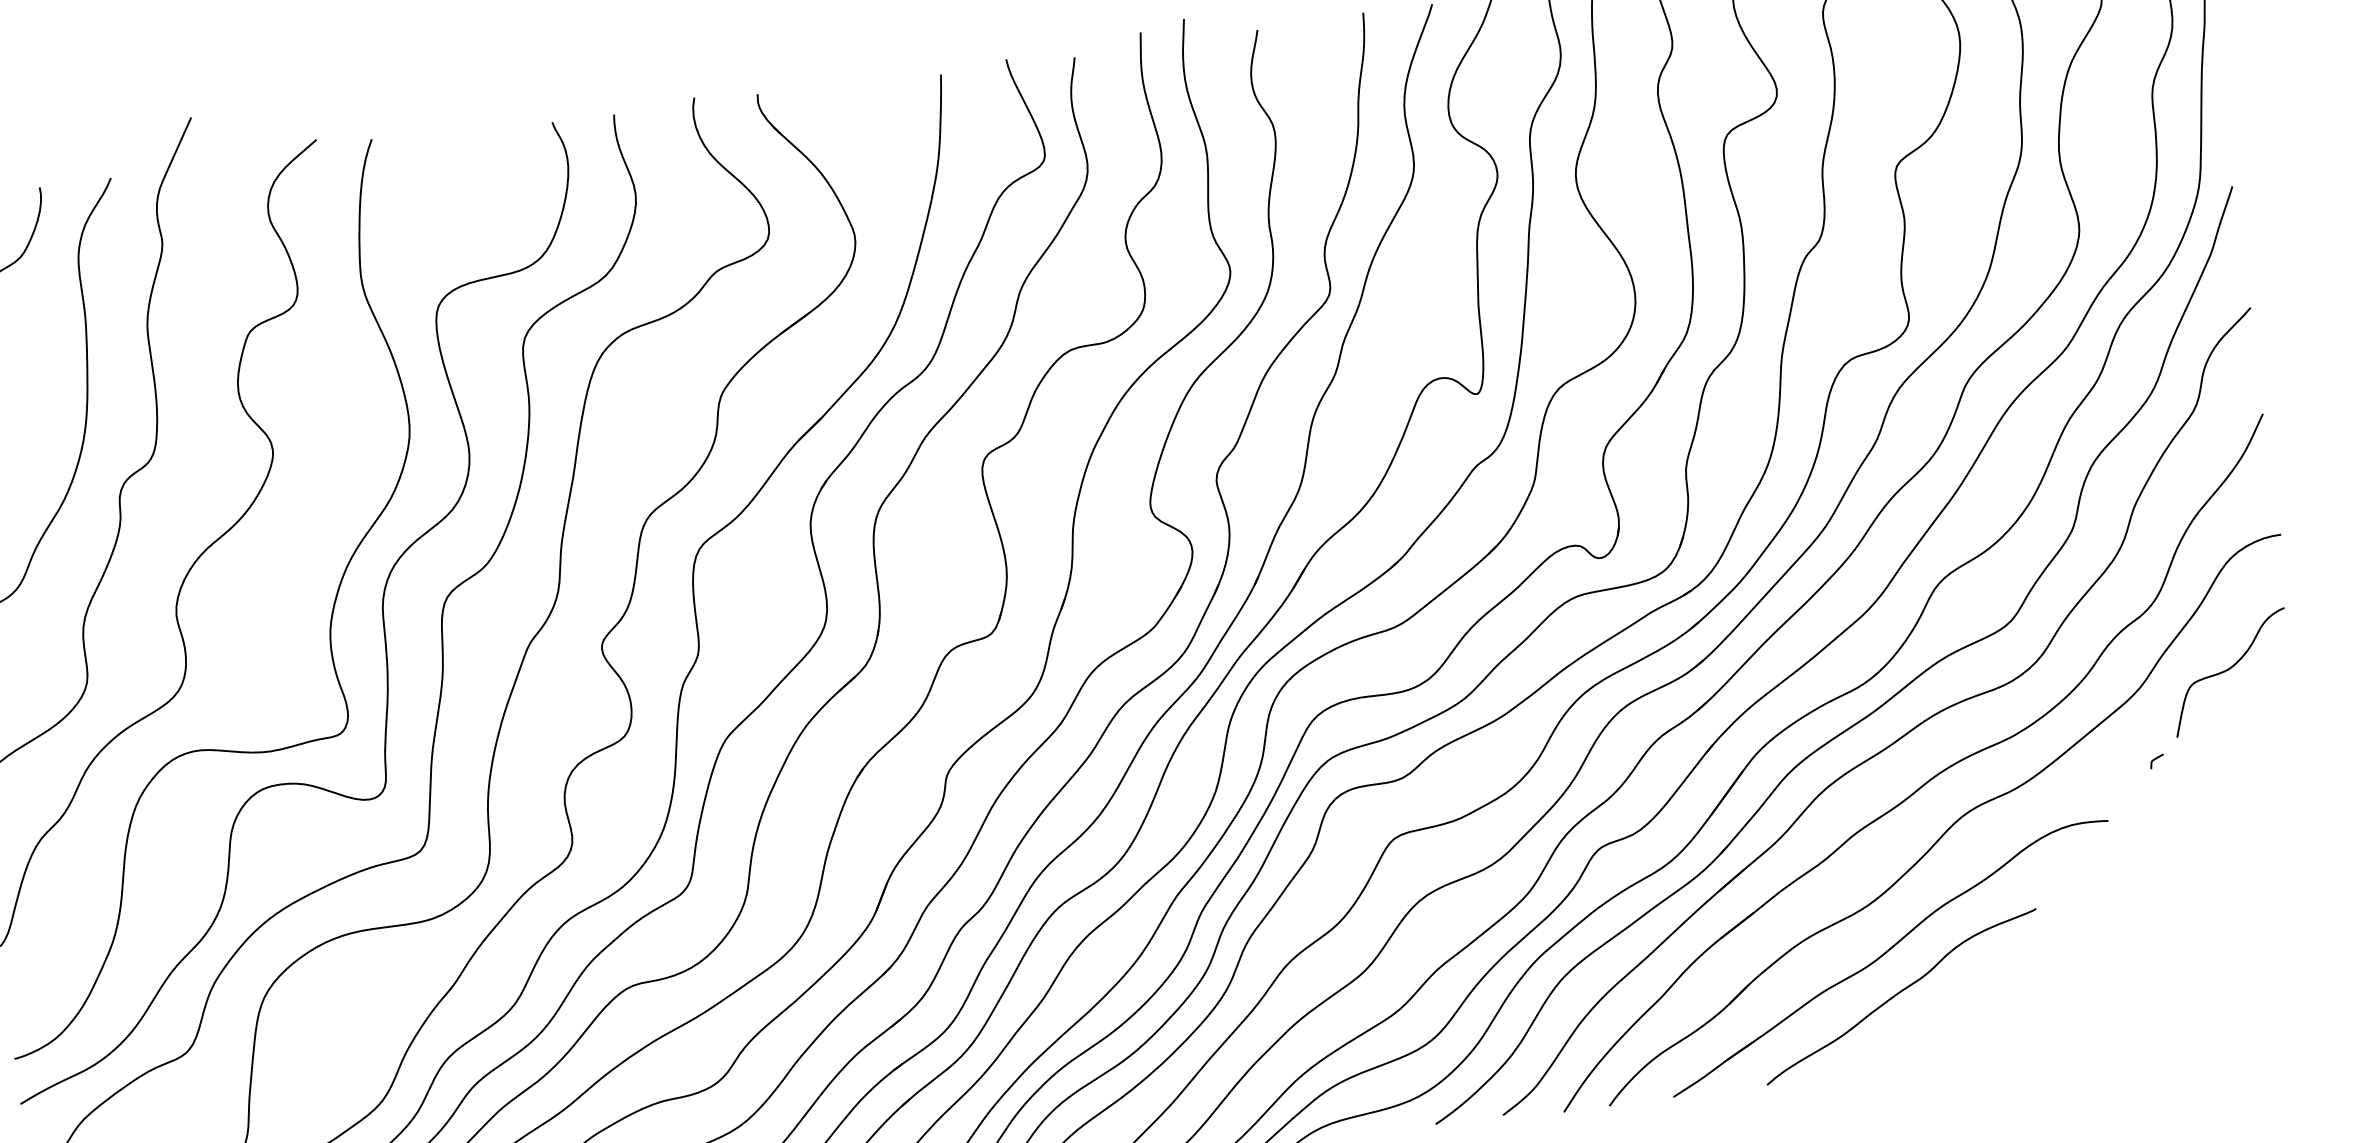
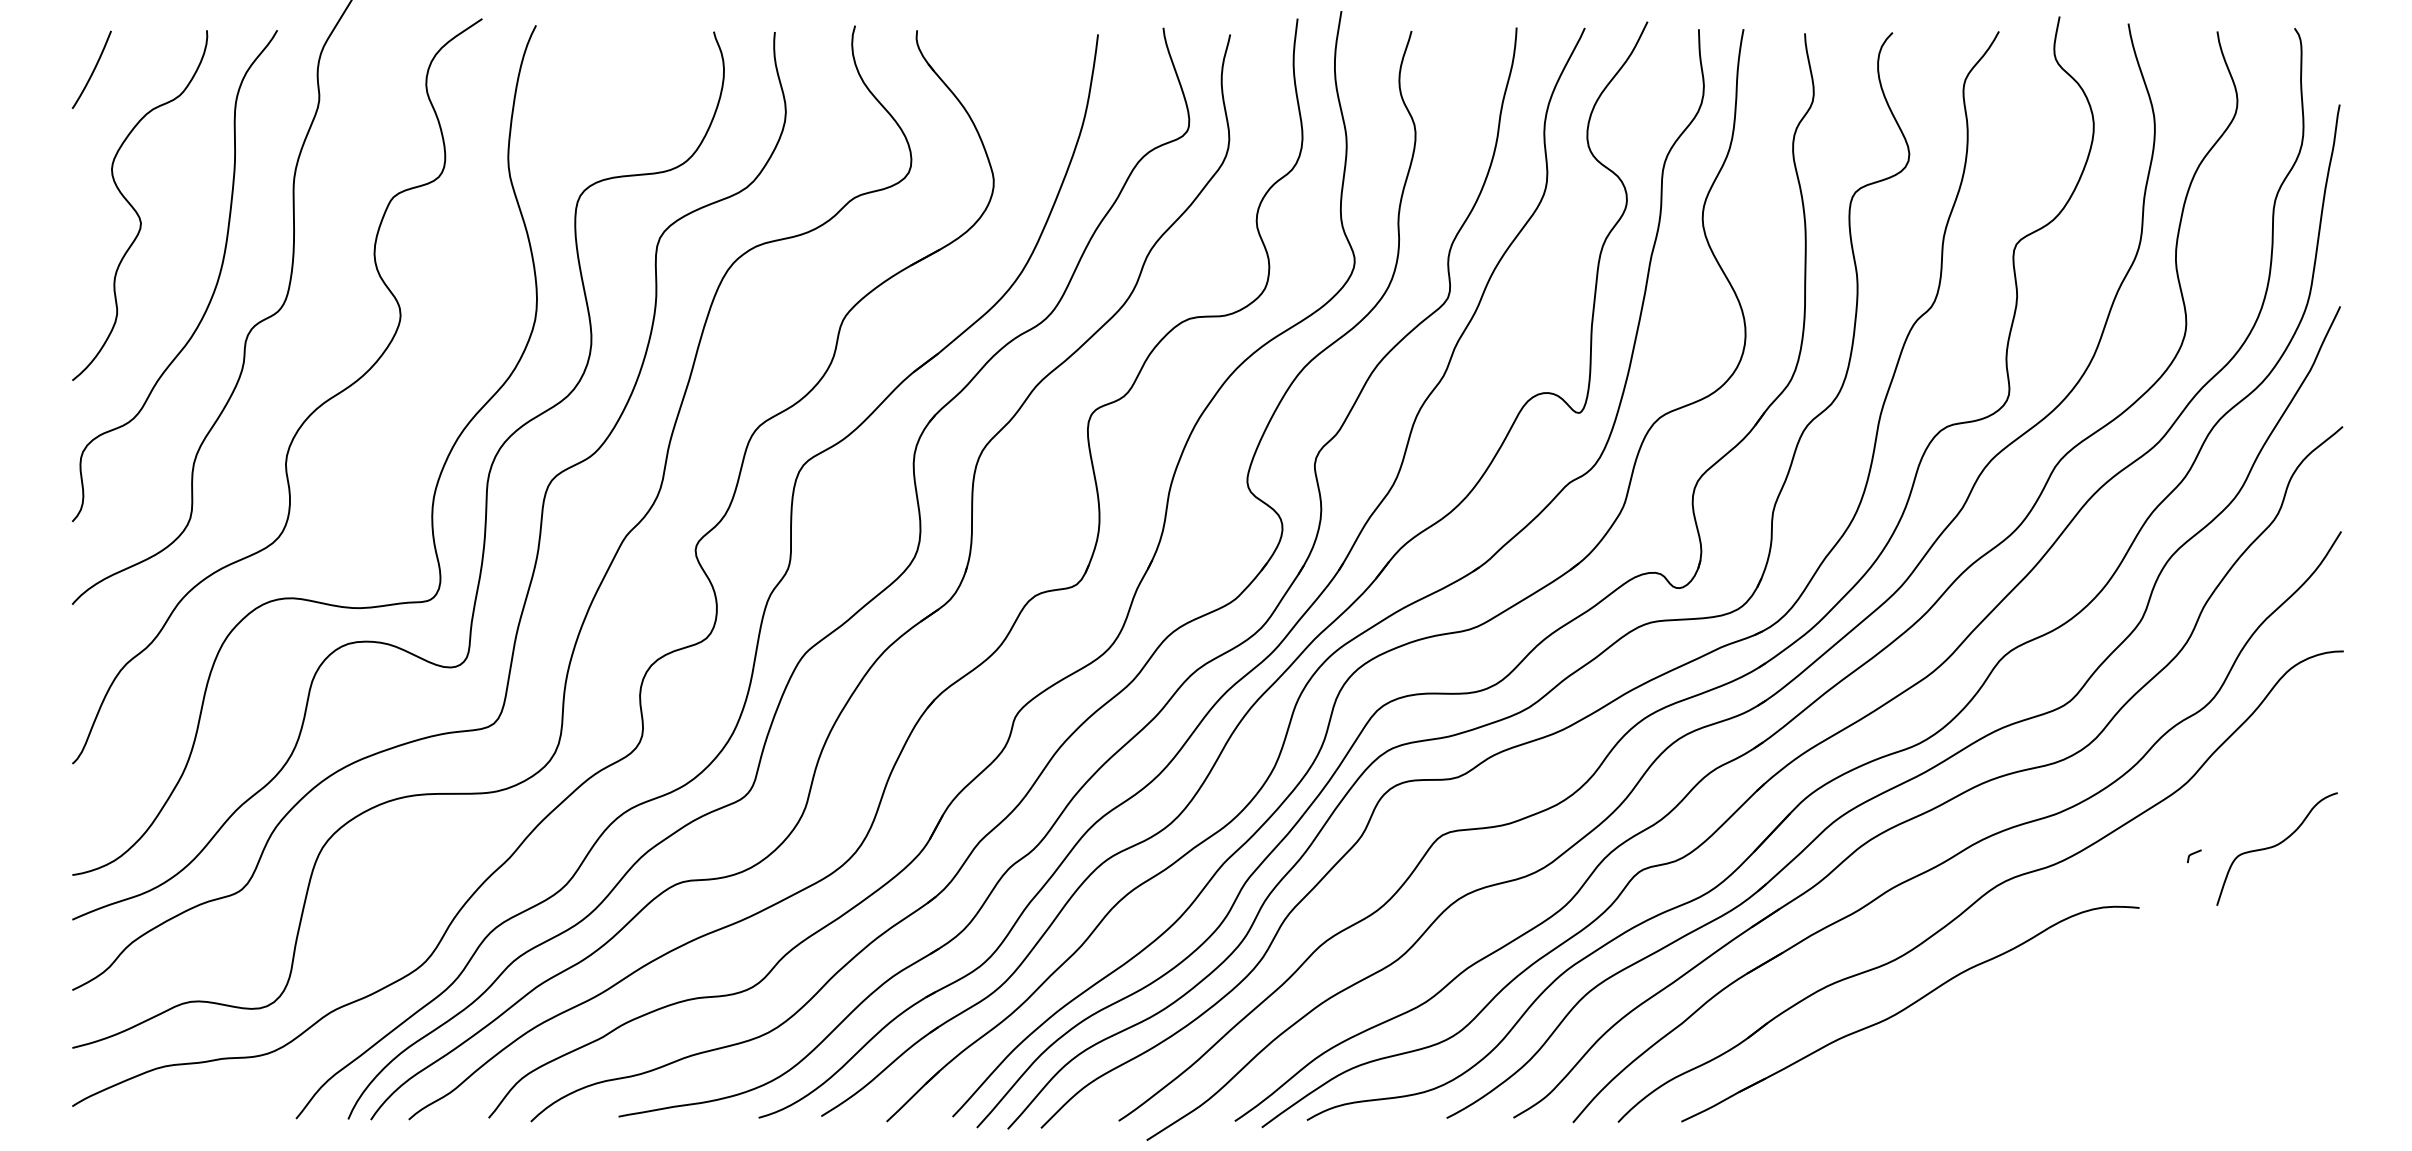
curve: (2229, 669) -> (2276, 846), moved
curve: (1898, 994) -> (1913, 1050), removed

